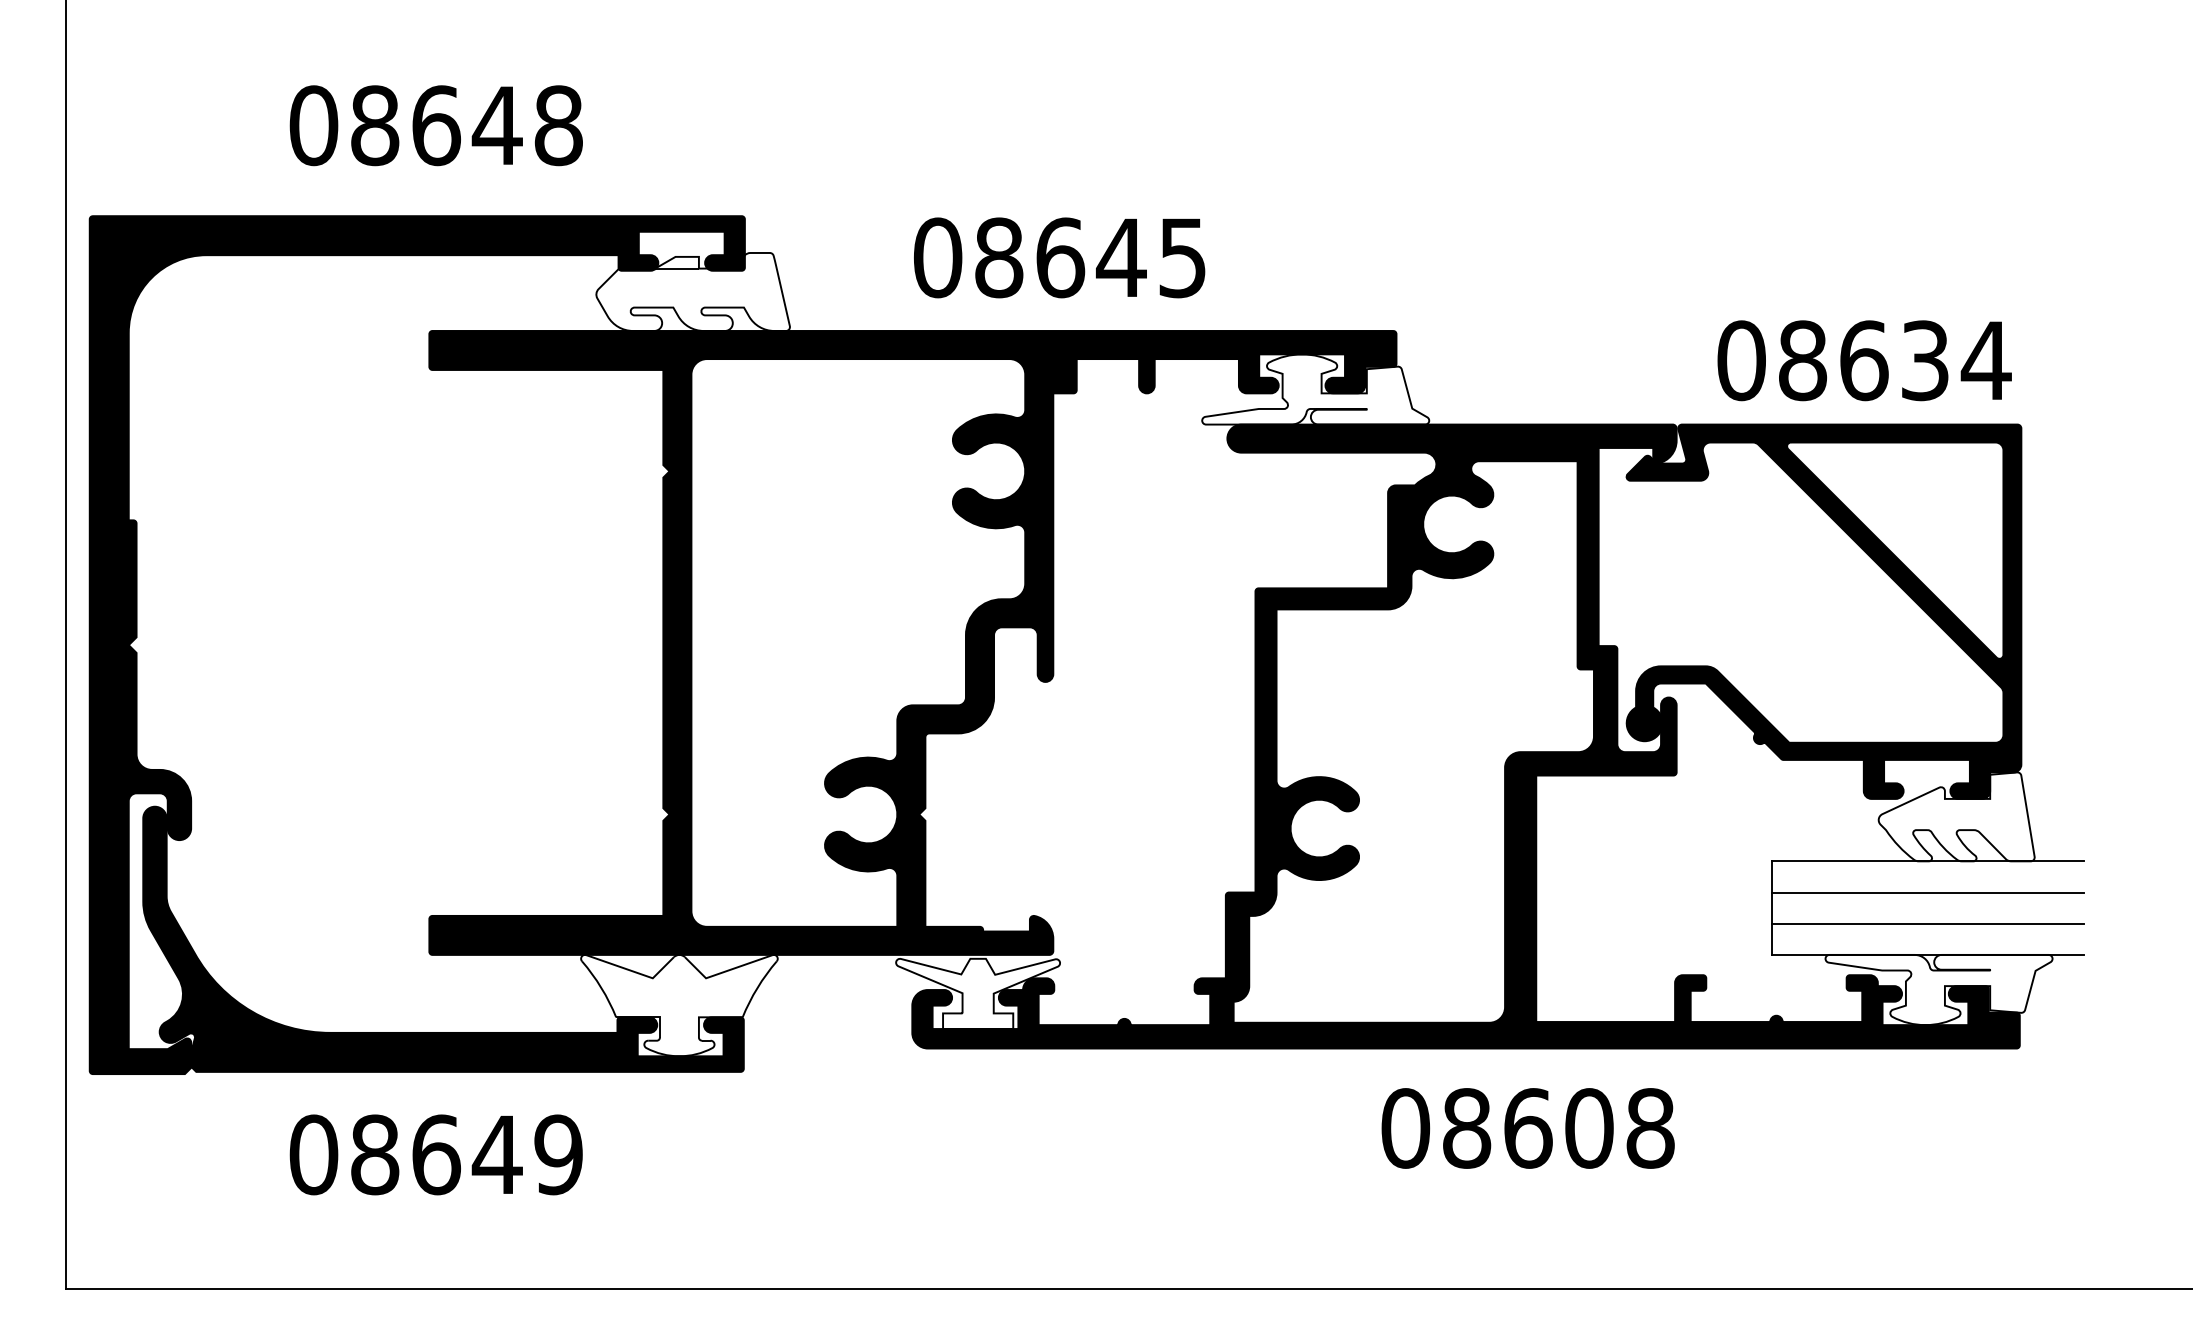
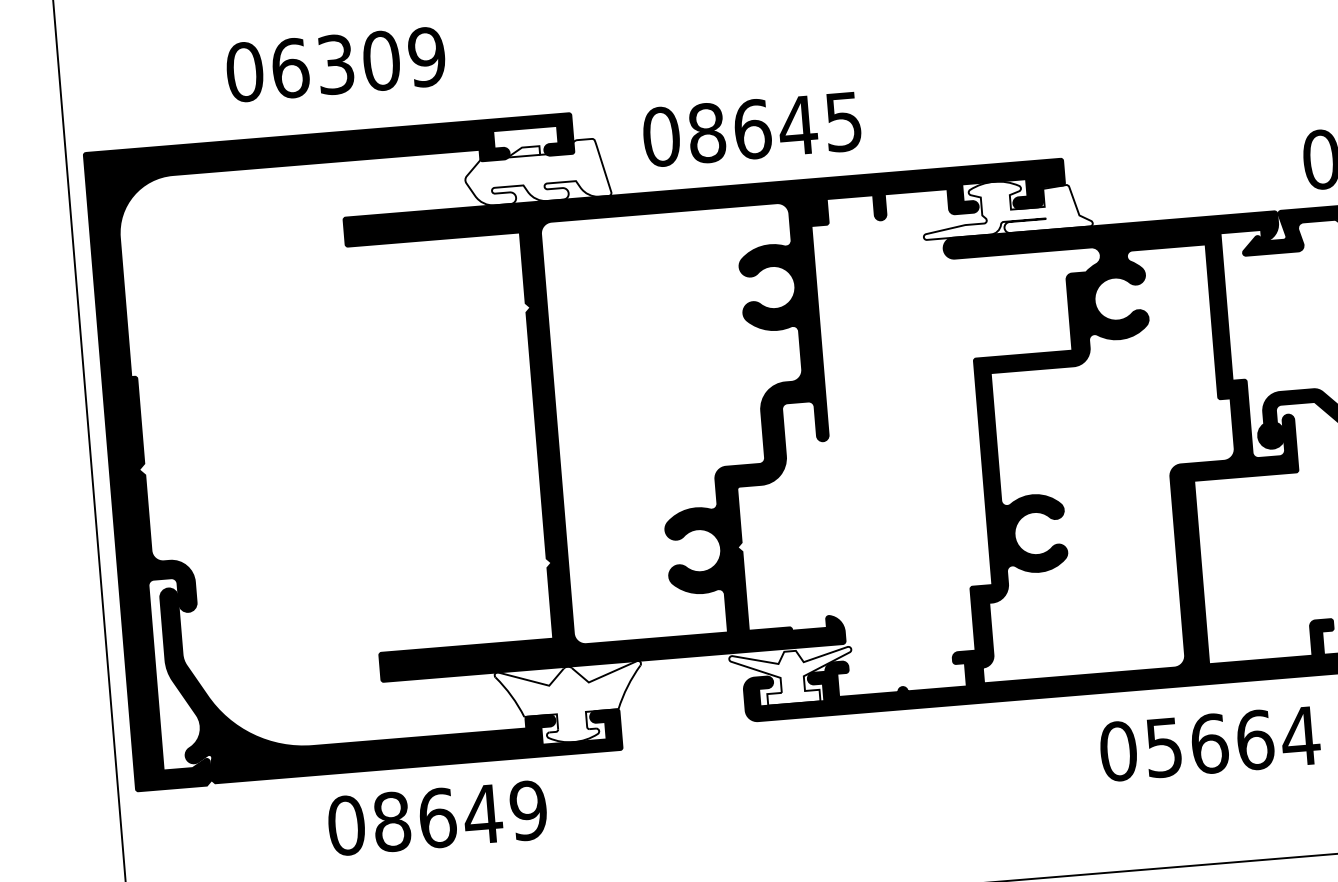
text: (466, 125) -> (358, 62), 08648 -> 06309
text: (1059, 257) -> (751, 129), moved
text: (1559, 1128) -> (1232, 742), 08608 -> 05664
text: (435, 1154) -> (437, 817), moved

